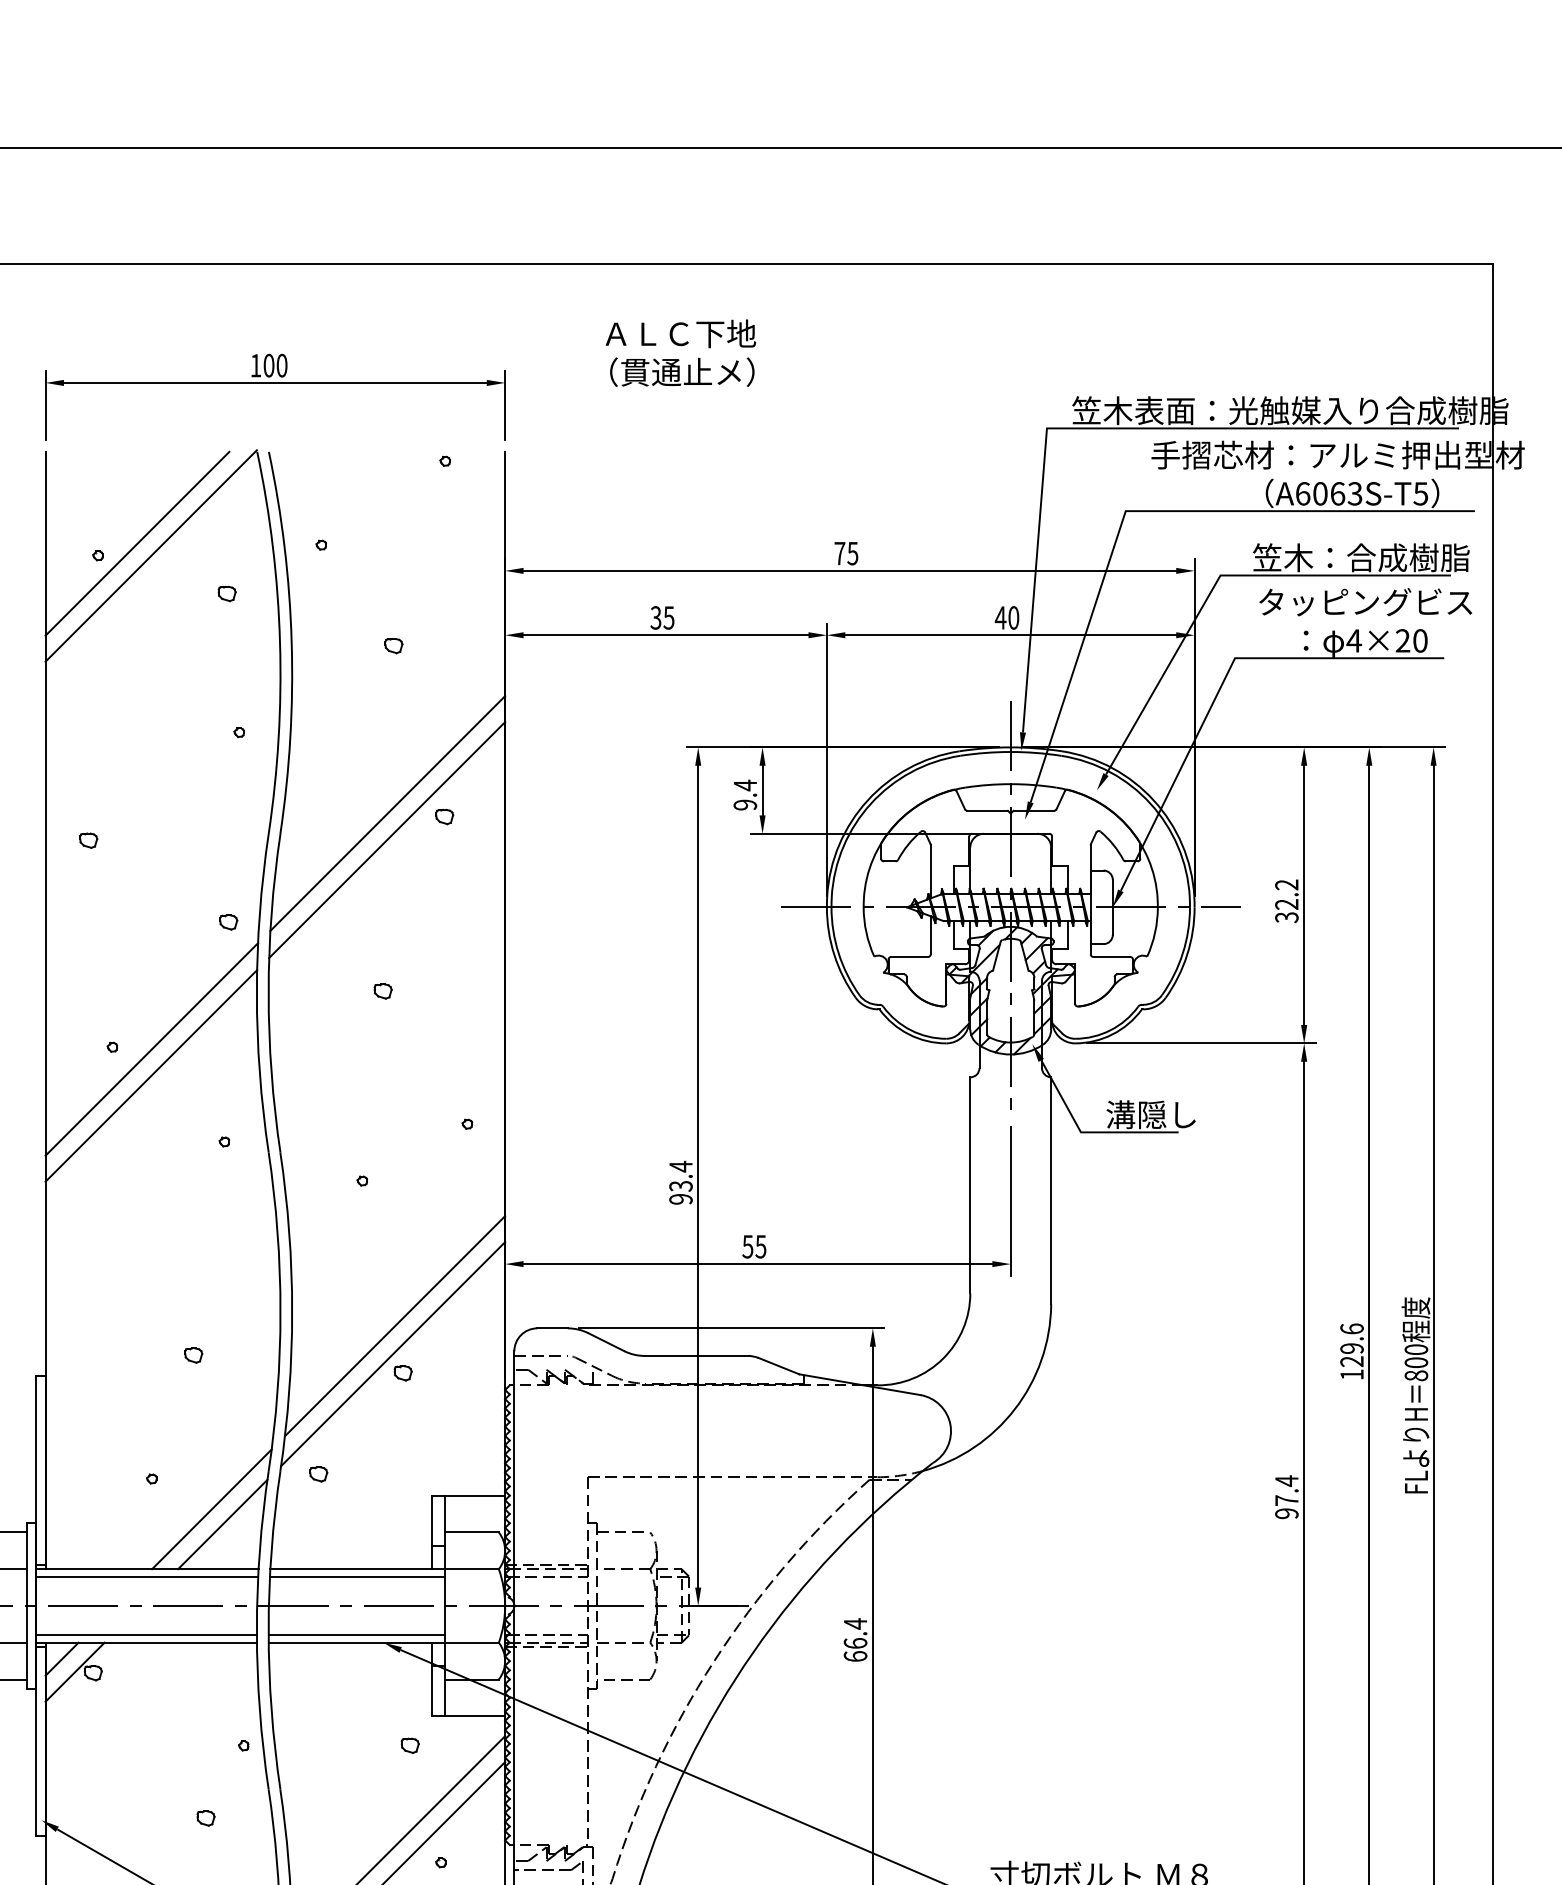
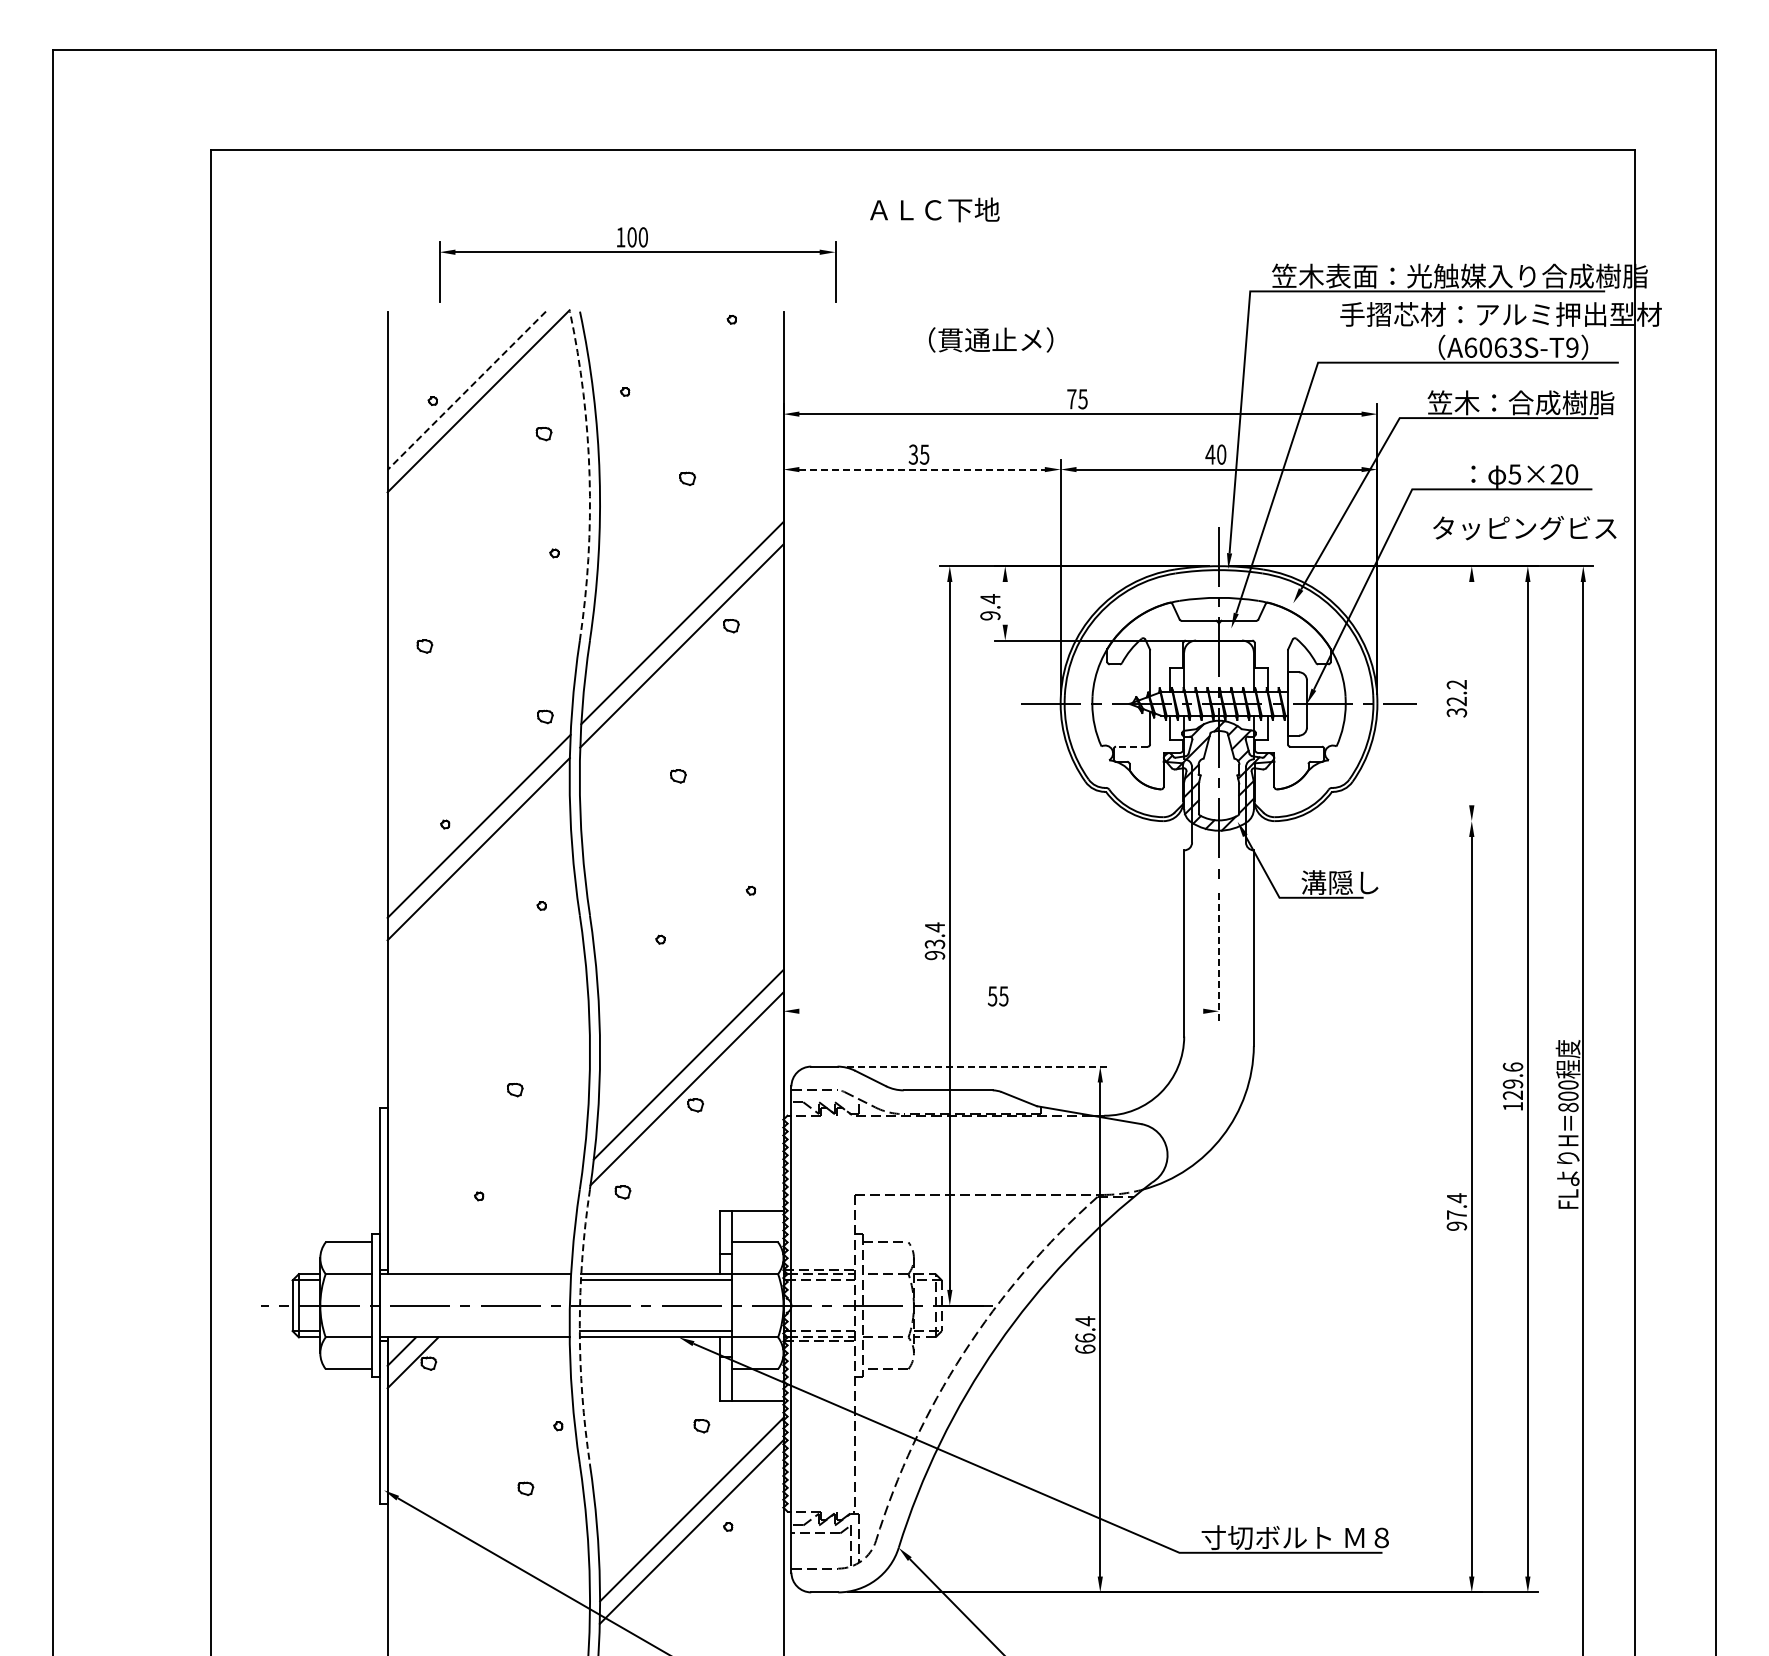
text: (682, 371) -> (991, 339), moved
part: (275, 383) -> (637, 252), moved
text: (1421, 493) -> (1572, 347), A6063S-T5 -> A6063S-T9
line: (137, 543) -> (466, 390), solid -> dashed
text: (1365, 602) -> (1524, 528), moved
line: (666, 635) -> (922, 469), solid -> dashed
text: (1353, 640) -> (1514, 474), 4×20 -> 5×20
arc: (279, 642) -> (589, 475), solid -> dashed
line: (762, 790) -> (1005, 603), removed
line: (1303, 895) -> (1471, 693), removed
line: (909, 956) -> (1131, 746), solid -> dashed
line: (1200, 1043) -> (1382, 821), removed
line: (1011, 1201) -> (1219, 957), solid -> dashed
line: (758, 1264) -> (1001, 1011), removed
line: (732, 1328) -> (979, 1066), solid -> dashed
line: (211, 1509) -> (530, 1222), removed
line: (221, 1524) -> (539, 1235), removed
line: (146, 1576) -> (474, 1280), removed
arc: (268, 1630) -> (579, 1326), solid -> dashed
line: (146, 1635) -> (474, 1331), removed

